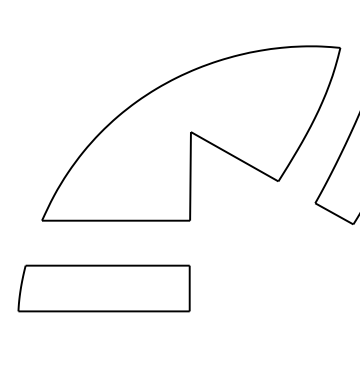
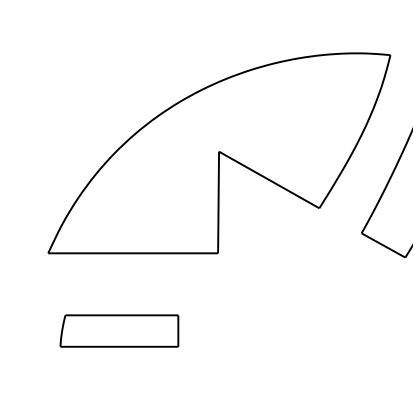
part: (103, 288) -> (118, 331), size x0.6

